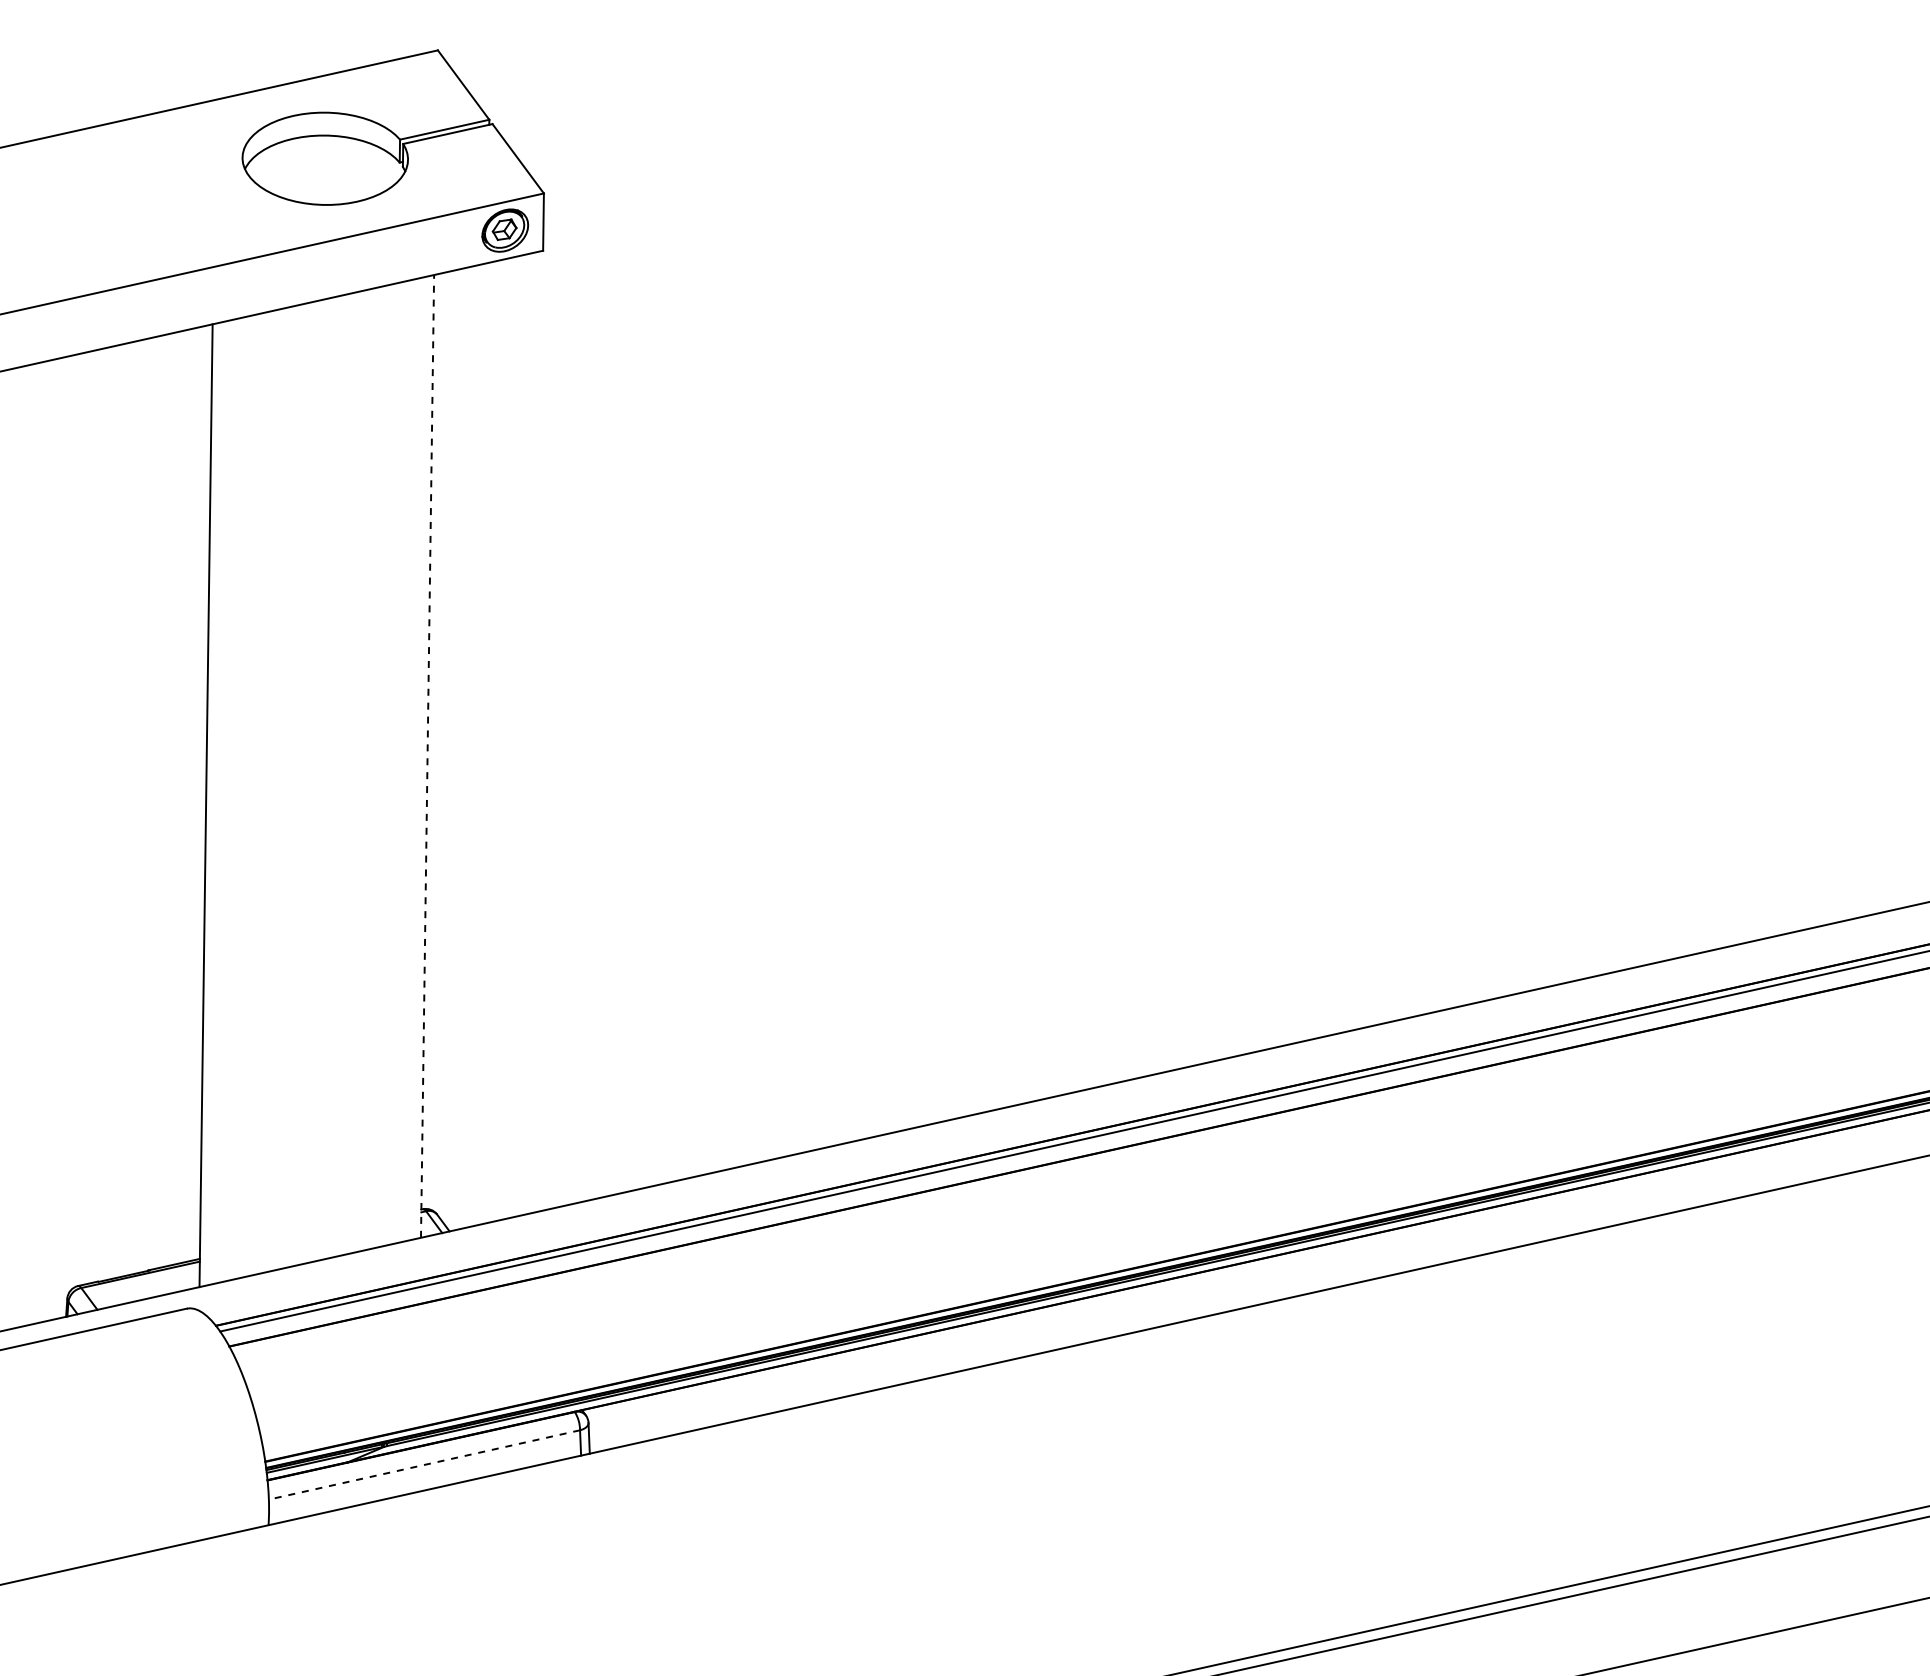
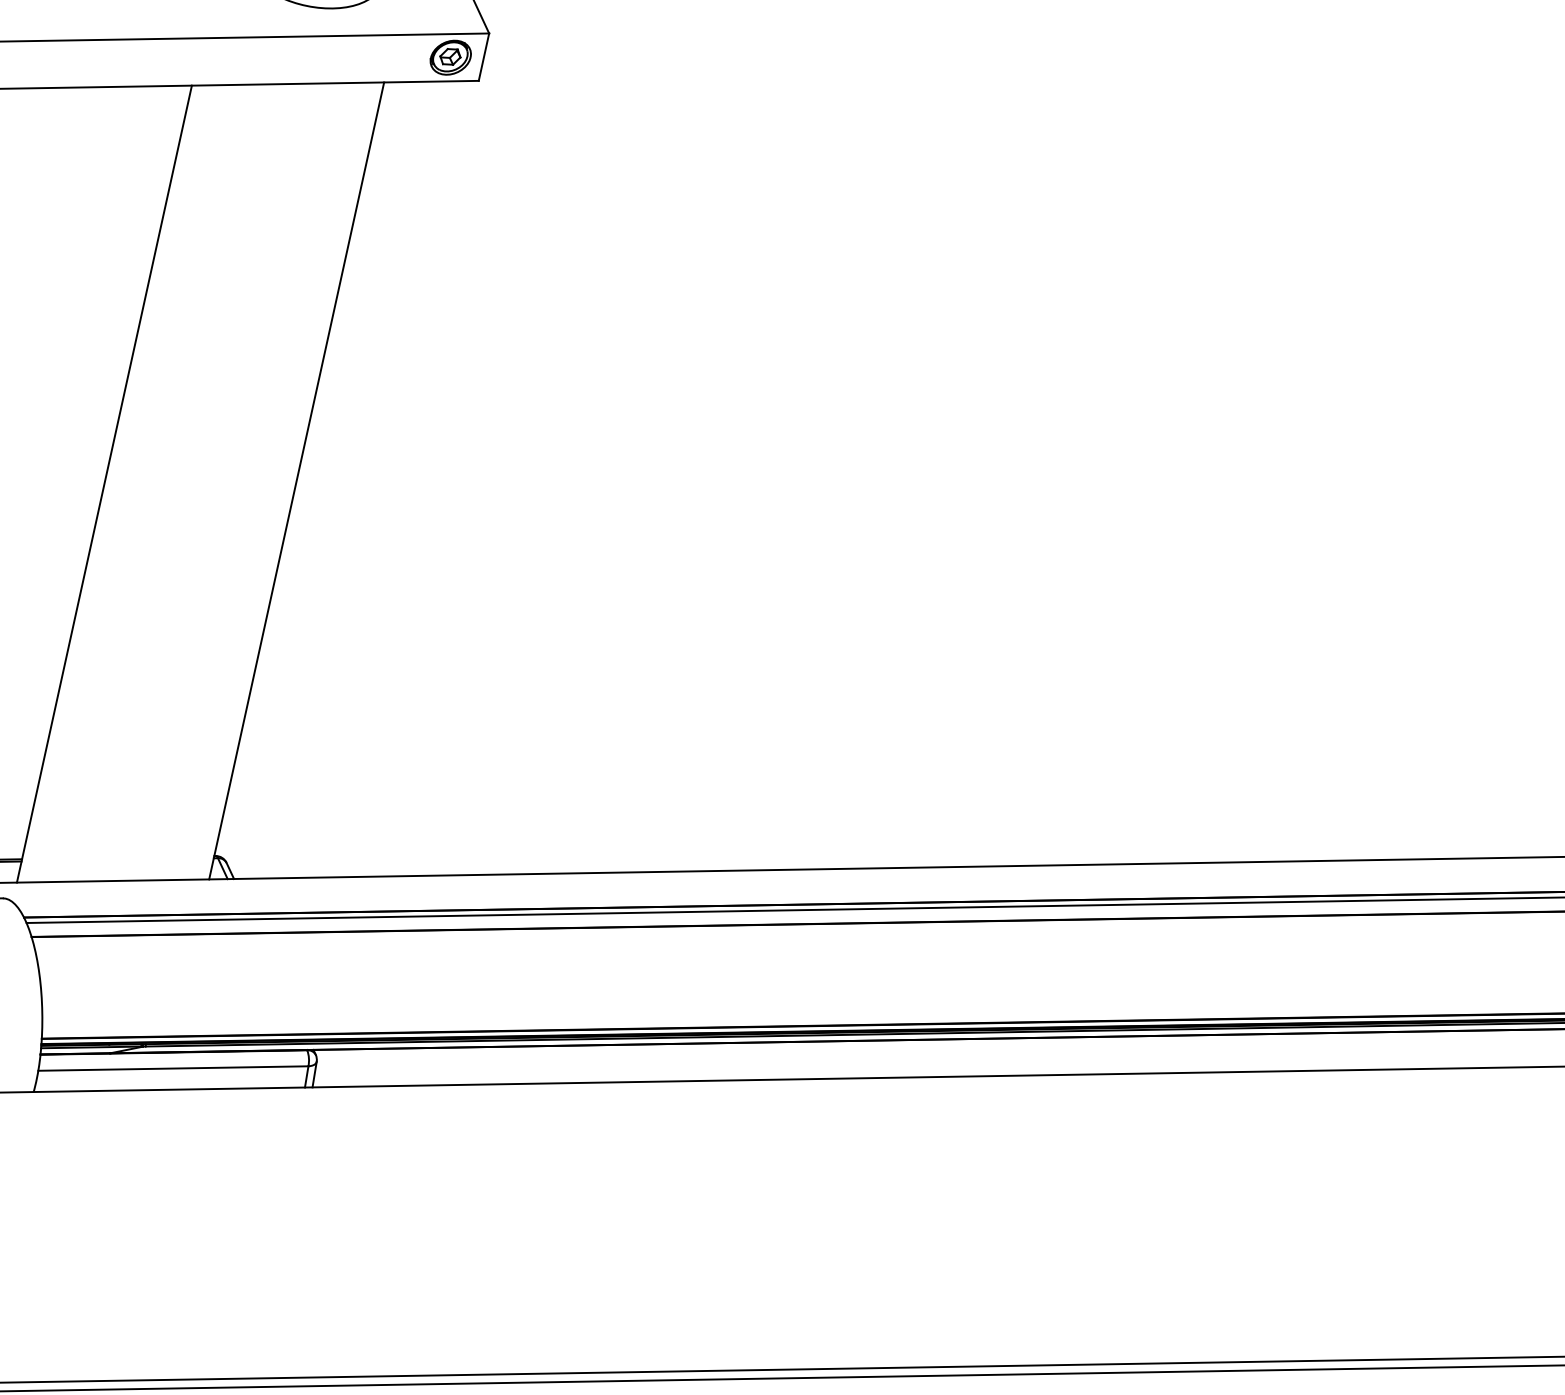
line: (427, 755) -> (296, 480), dashed -> solid
line: (424, 1465) -> (173, 1069), dashed -> solid

